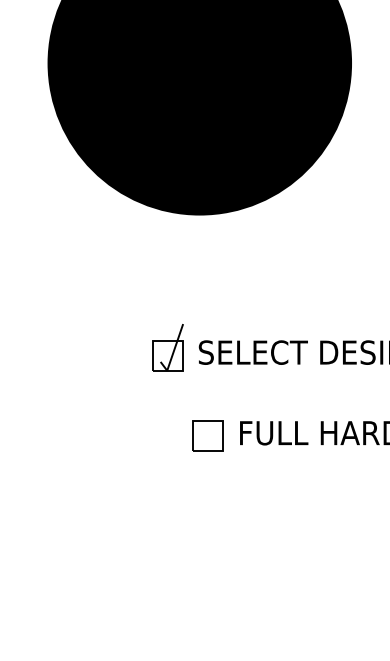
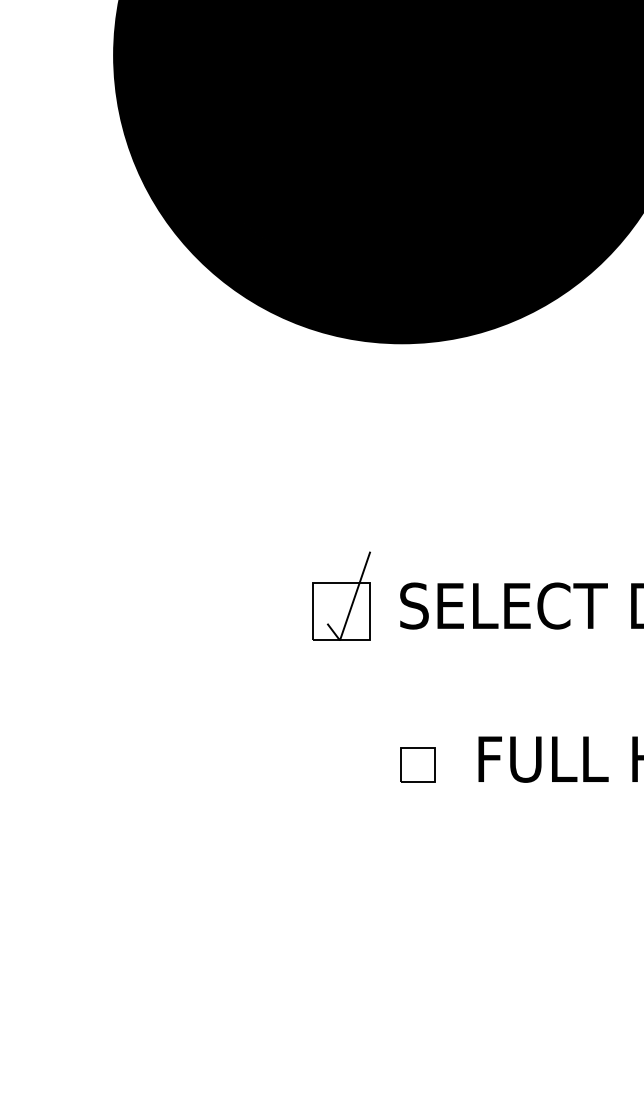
part: (207, 435) -> (416, 763), size x0.6

